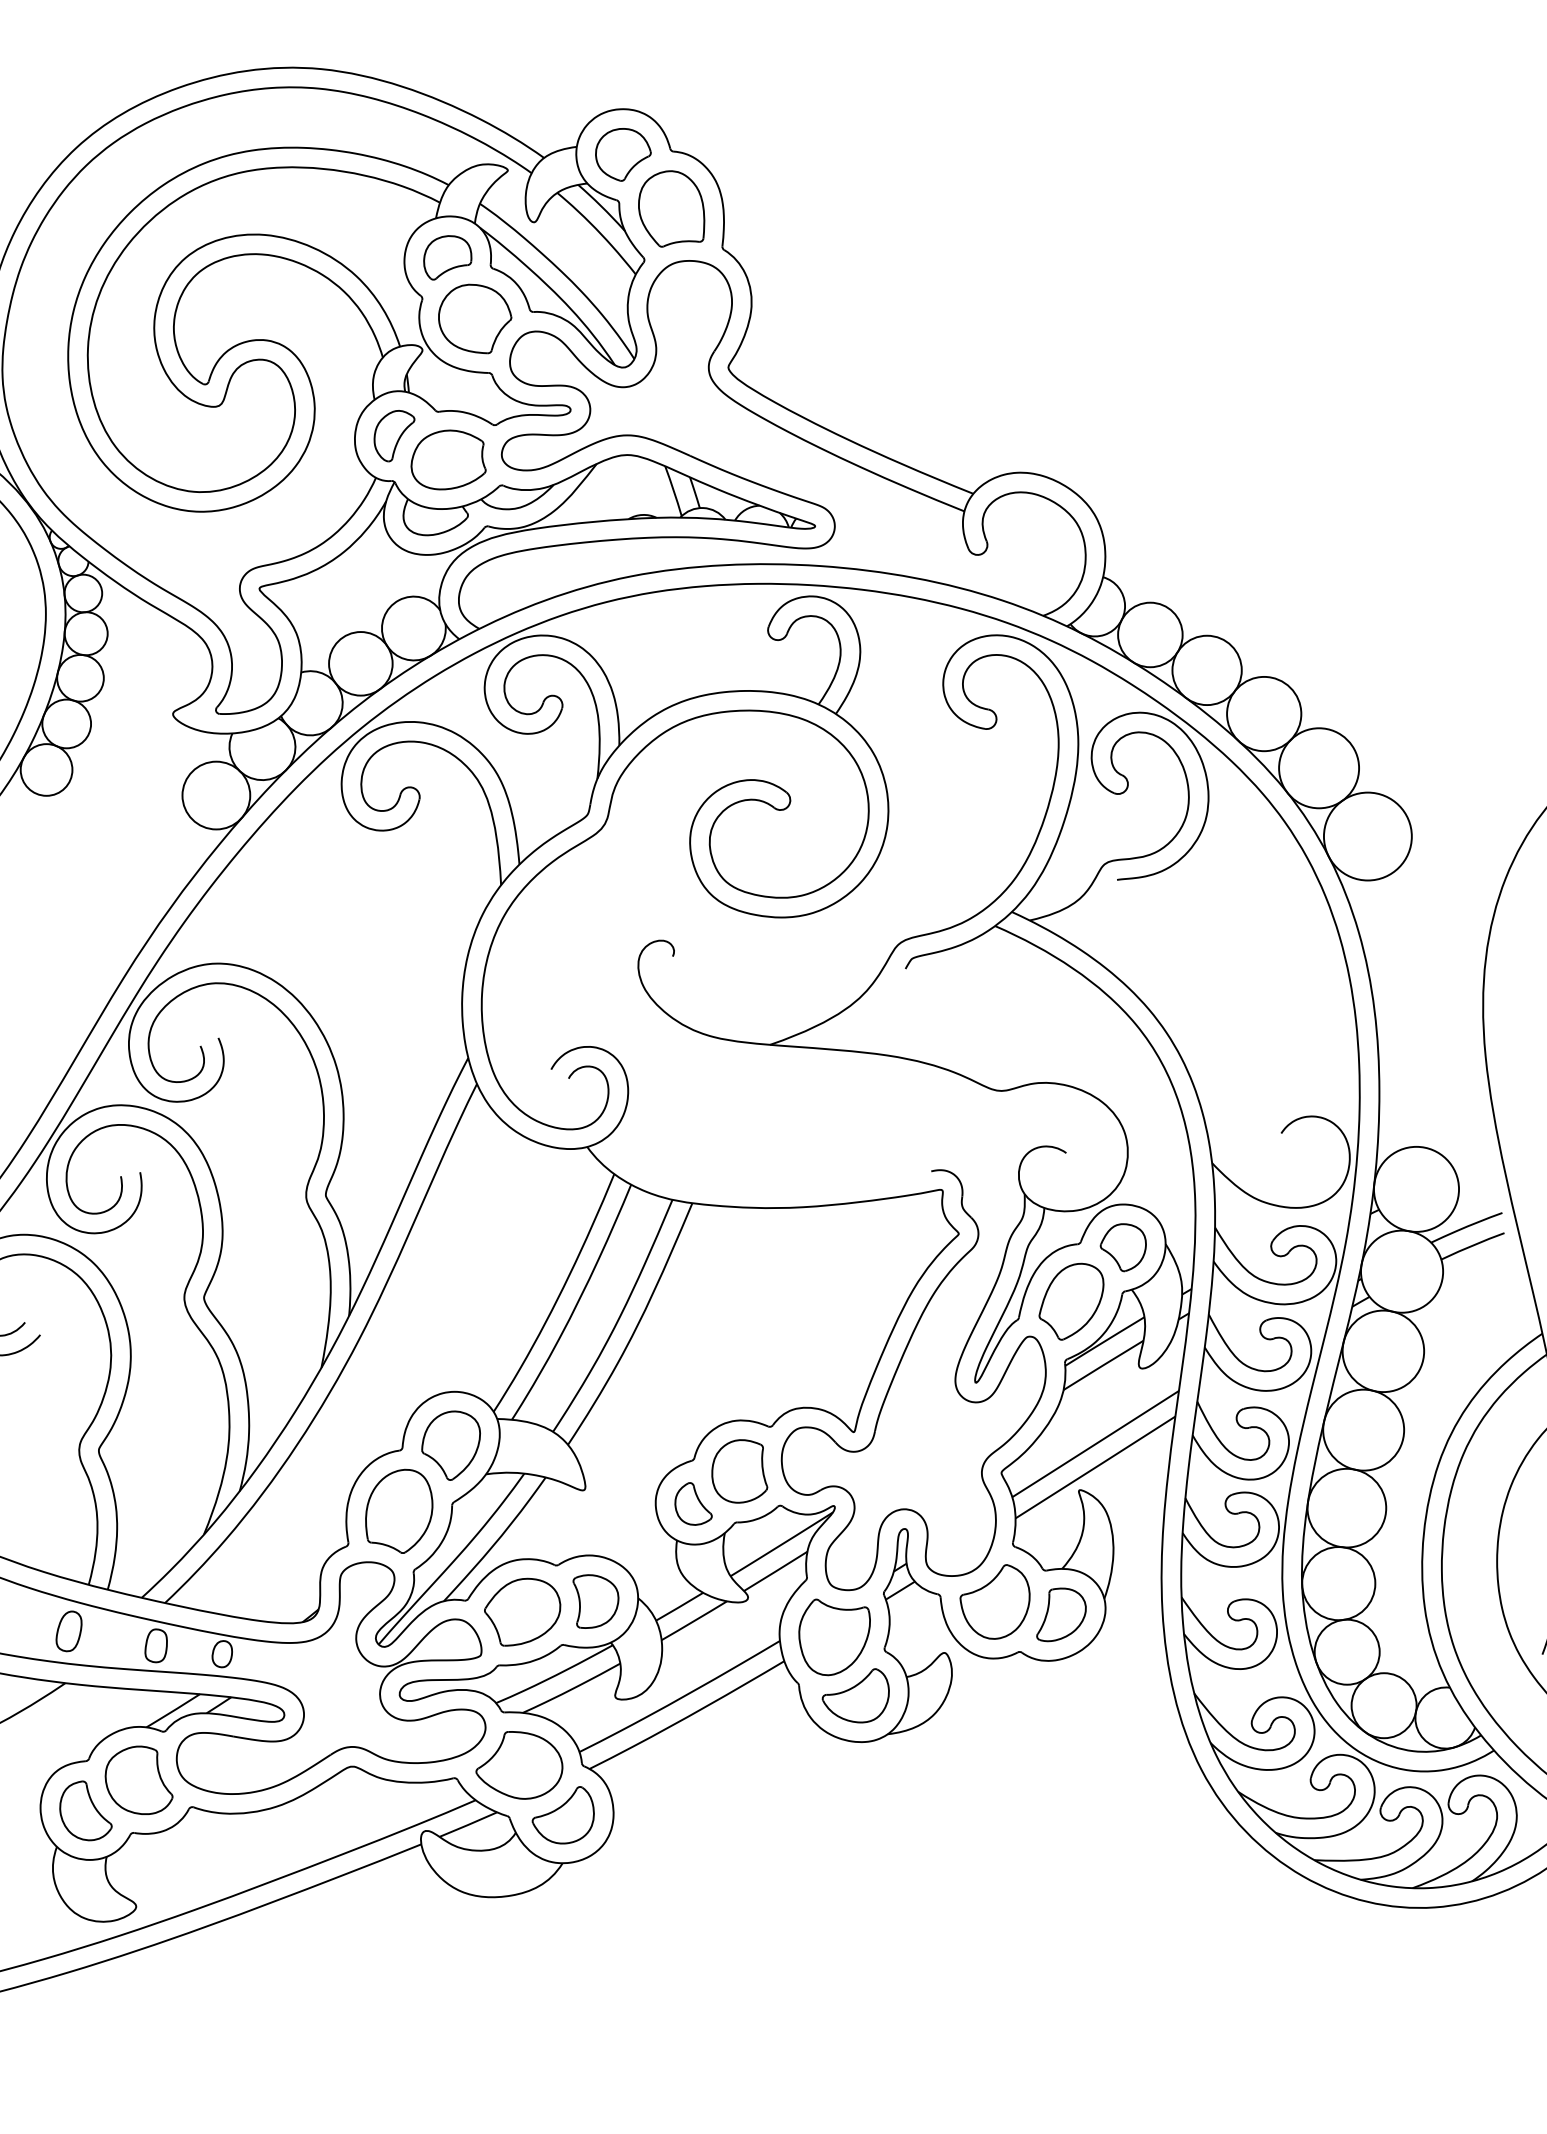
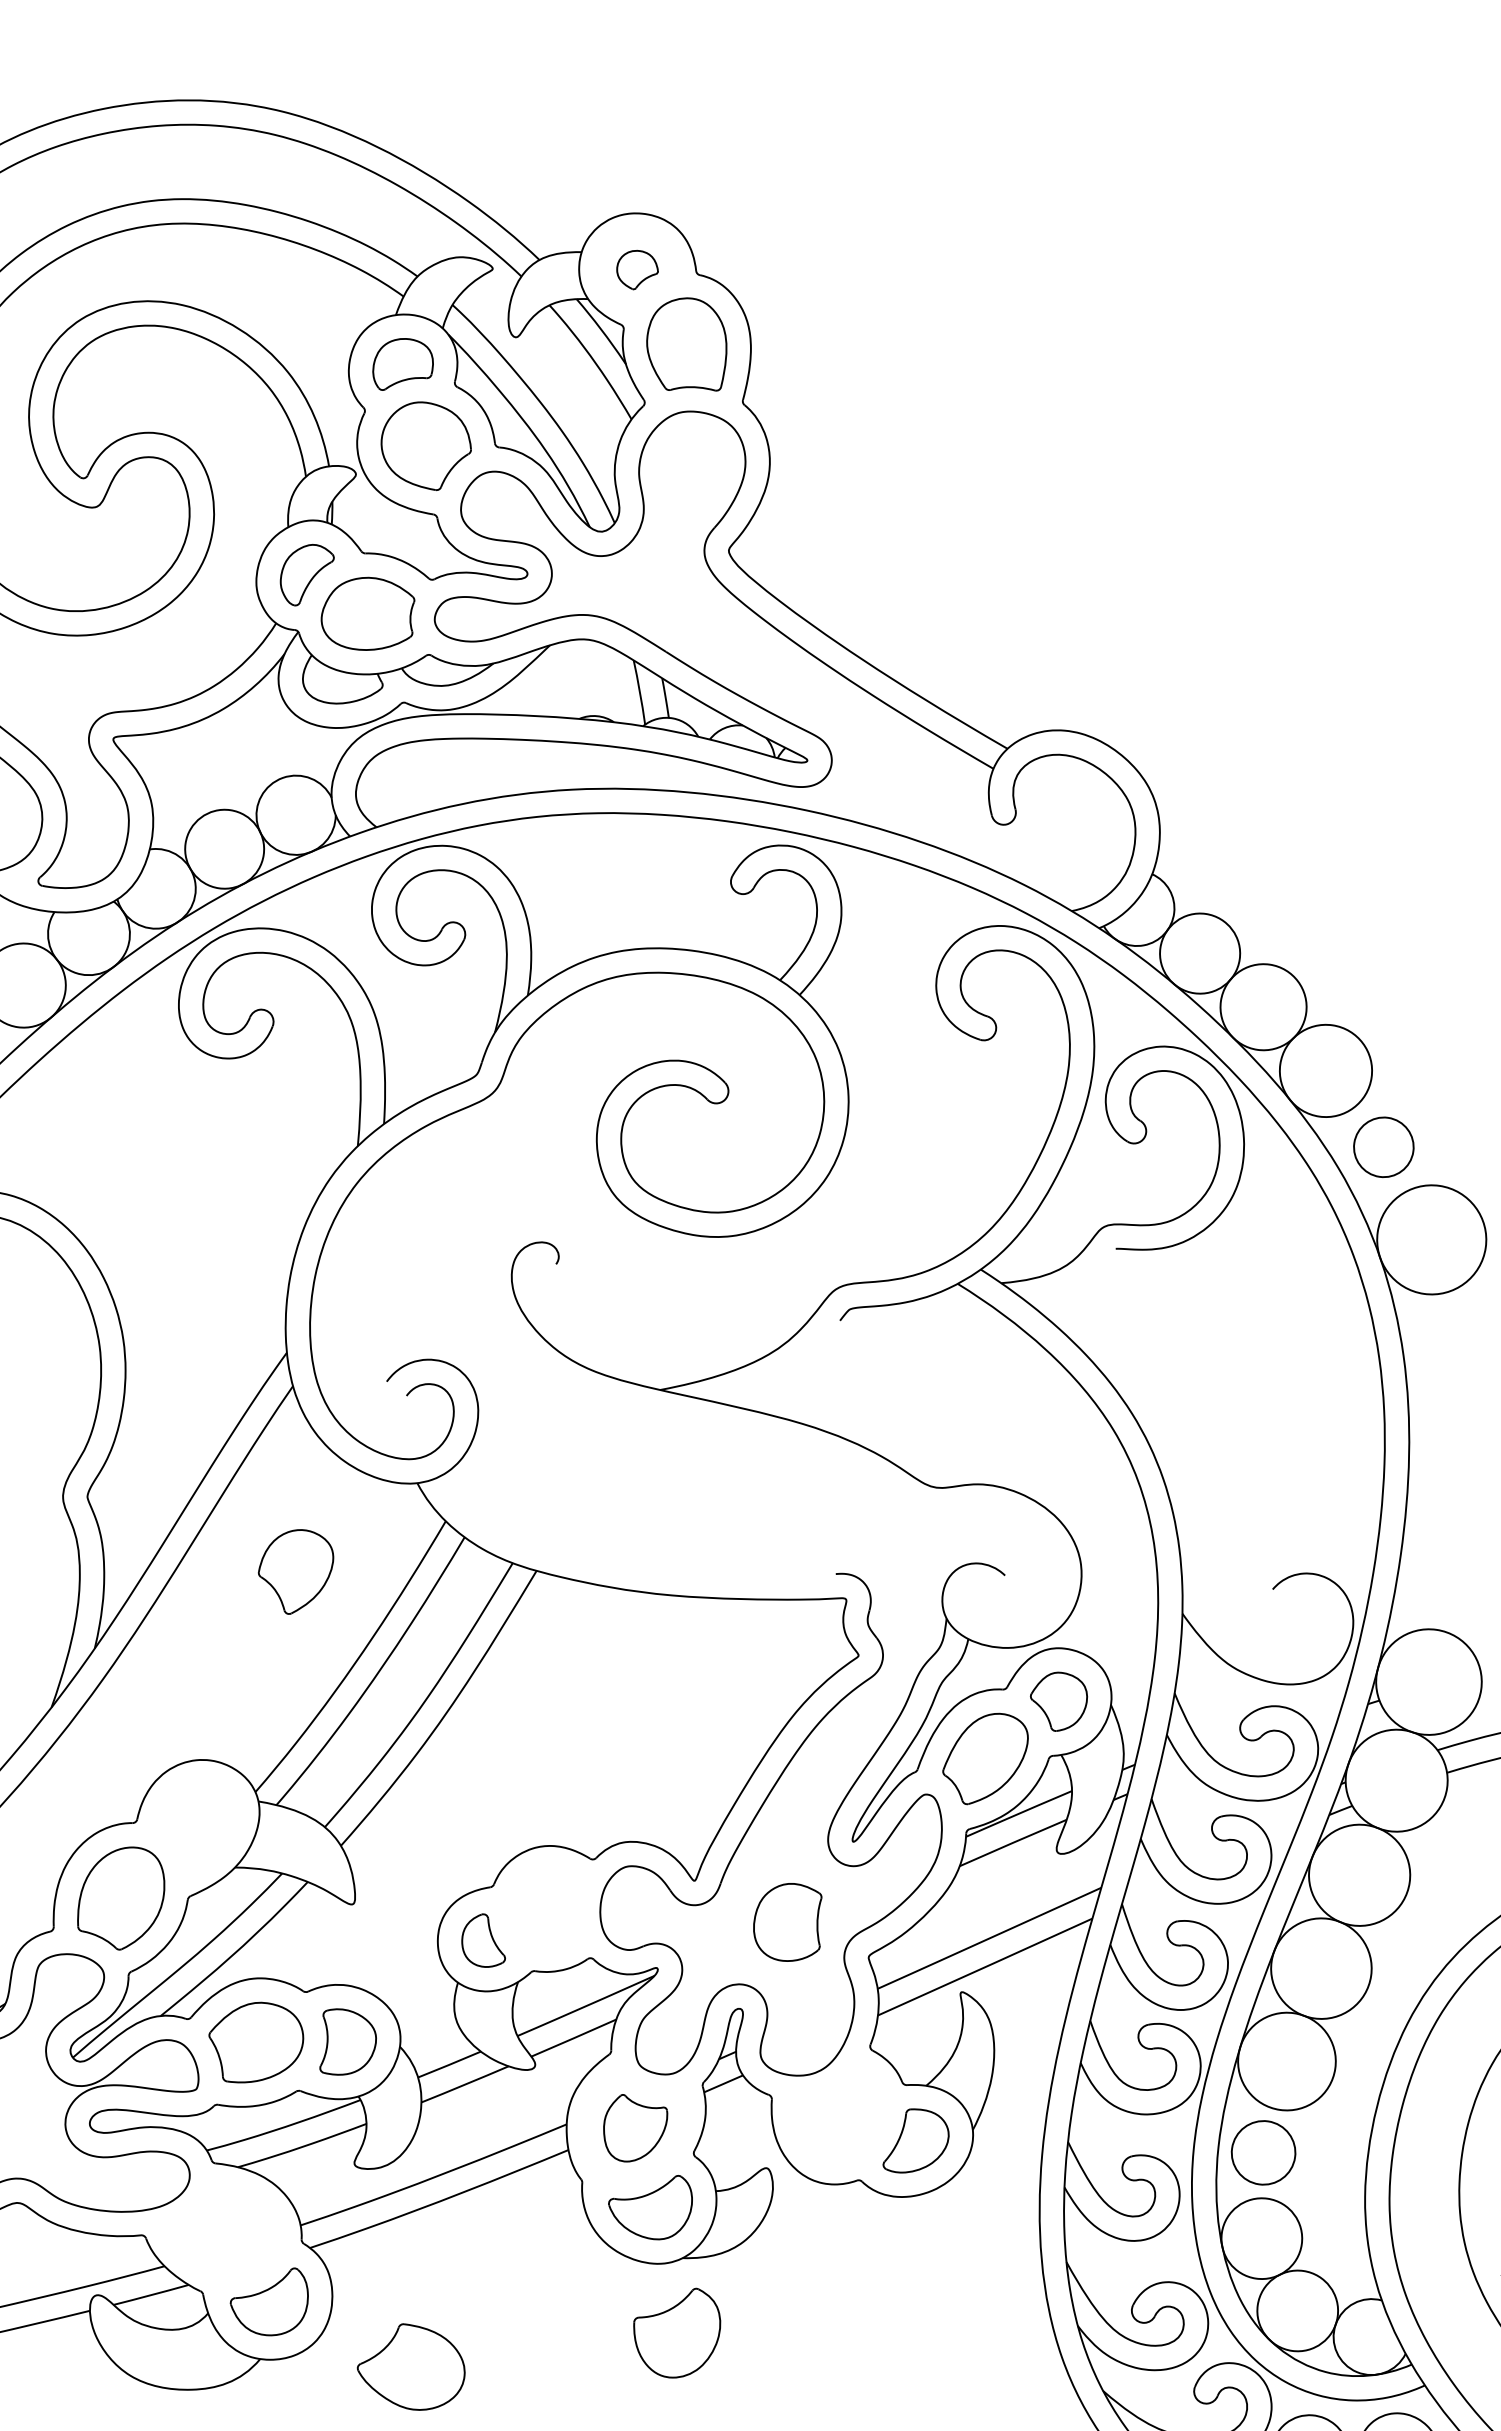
part: (623, 154) -> (637, 269), size x0.6
circle: (1319, 768) -> (1384, 1147), size x0.6
part: (450, 1445) -> (294, 1571), moved
part: (739, 1471) -> (788, 1922), moved
circle: (1338, 1583) -> (1263, 2152), size x0.7
part: (994, 1601) -> (675, 2331), moved
part: (834, 1637) -> (634, 2129), size x0.7
part: (519, 1765) -> (411, 2367), moved

